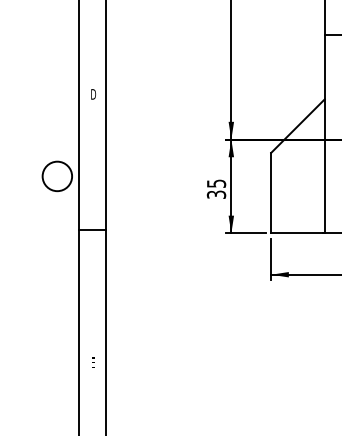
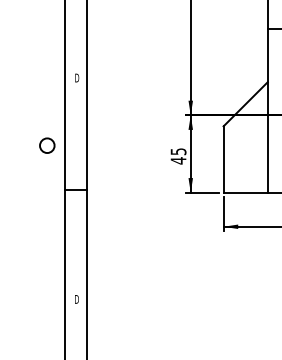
circle: (57, 176) -> (47, 145), size x0.6
text: (216, 194) -> (178, 160), 35 -> 45
text: (93, 362) -> (77, 299), E -> D

